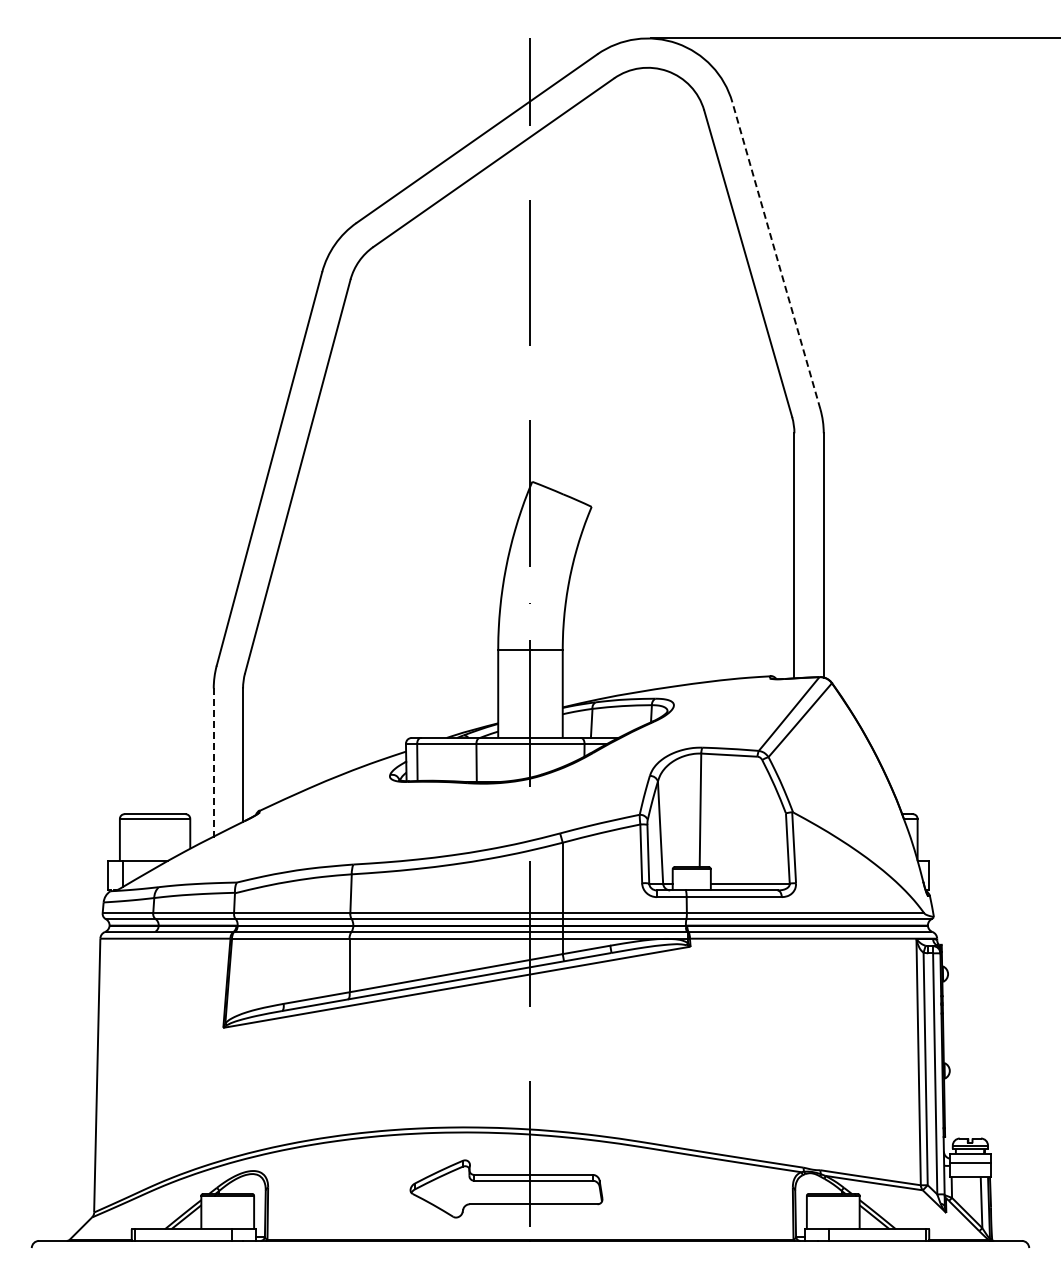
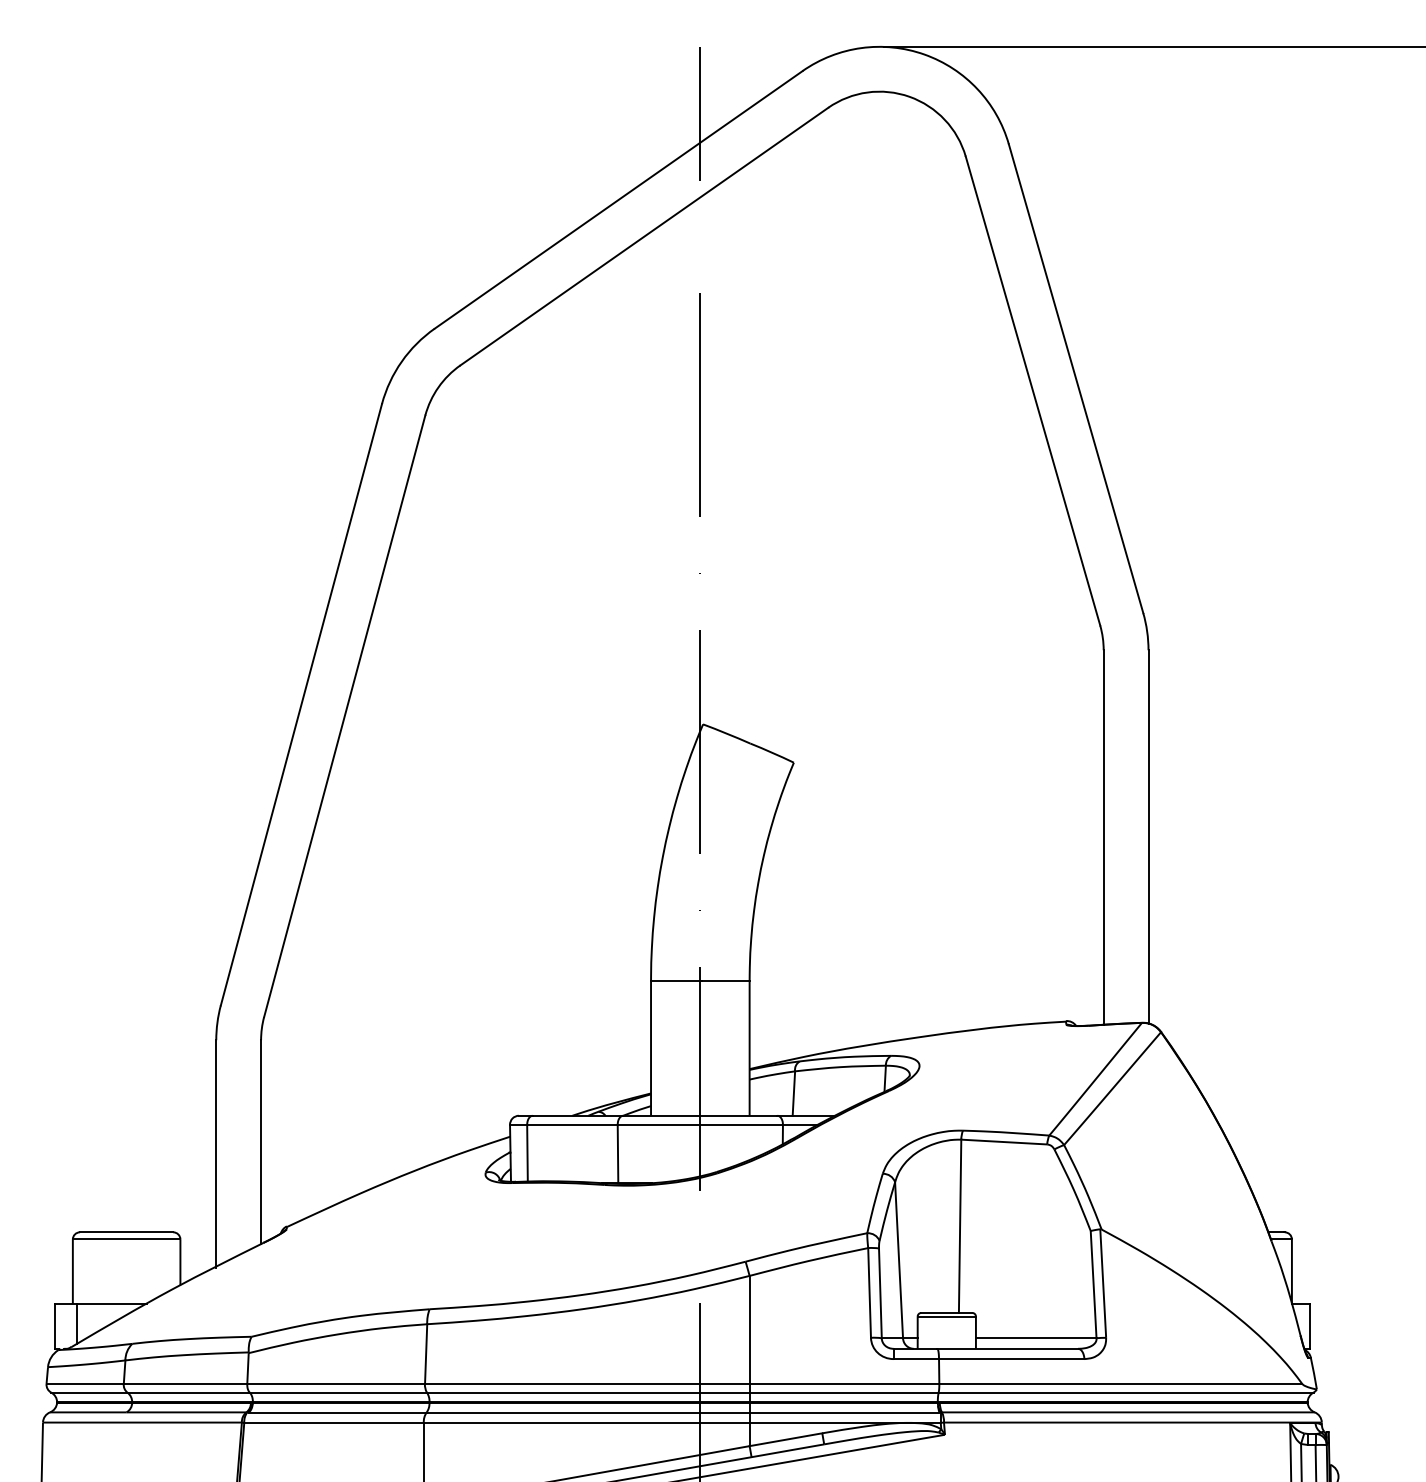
line: (776, 255) -> (1076, 378), dashed -> solid
line: (213, 763) -> (215, 1154), dashed -> solid

